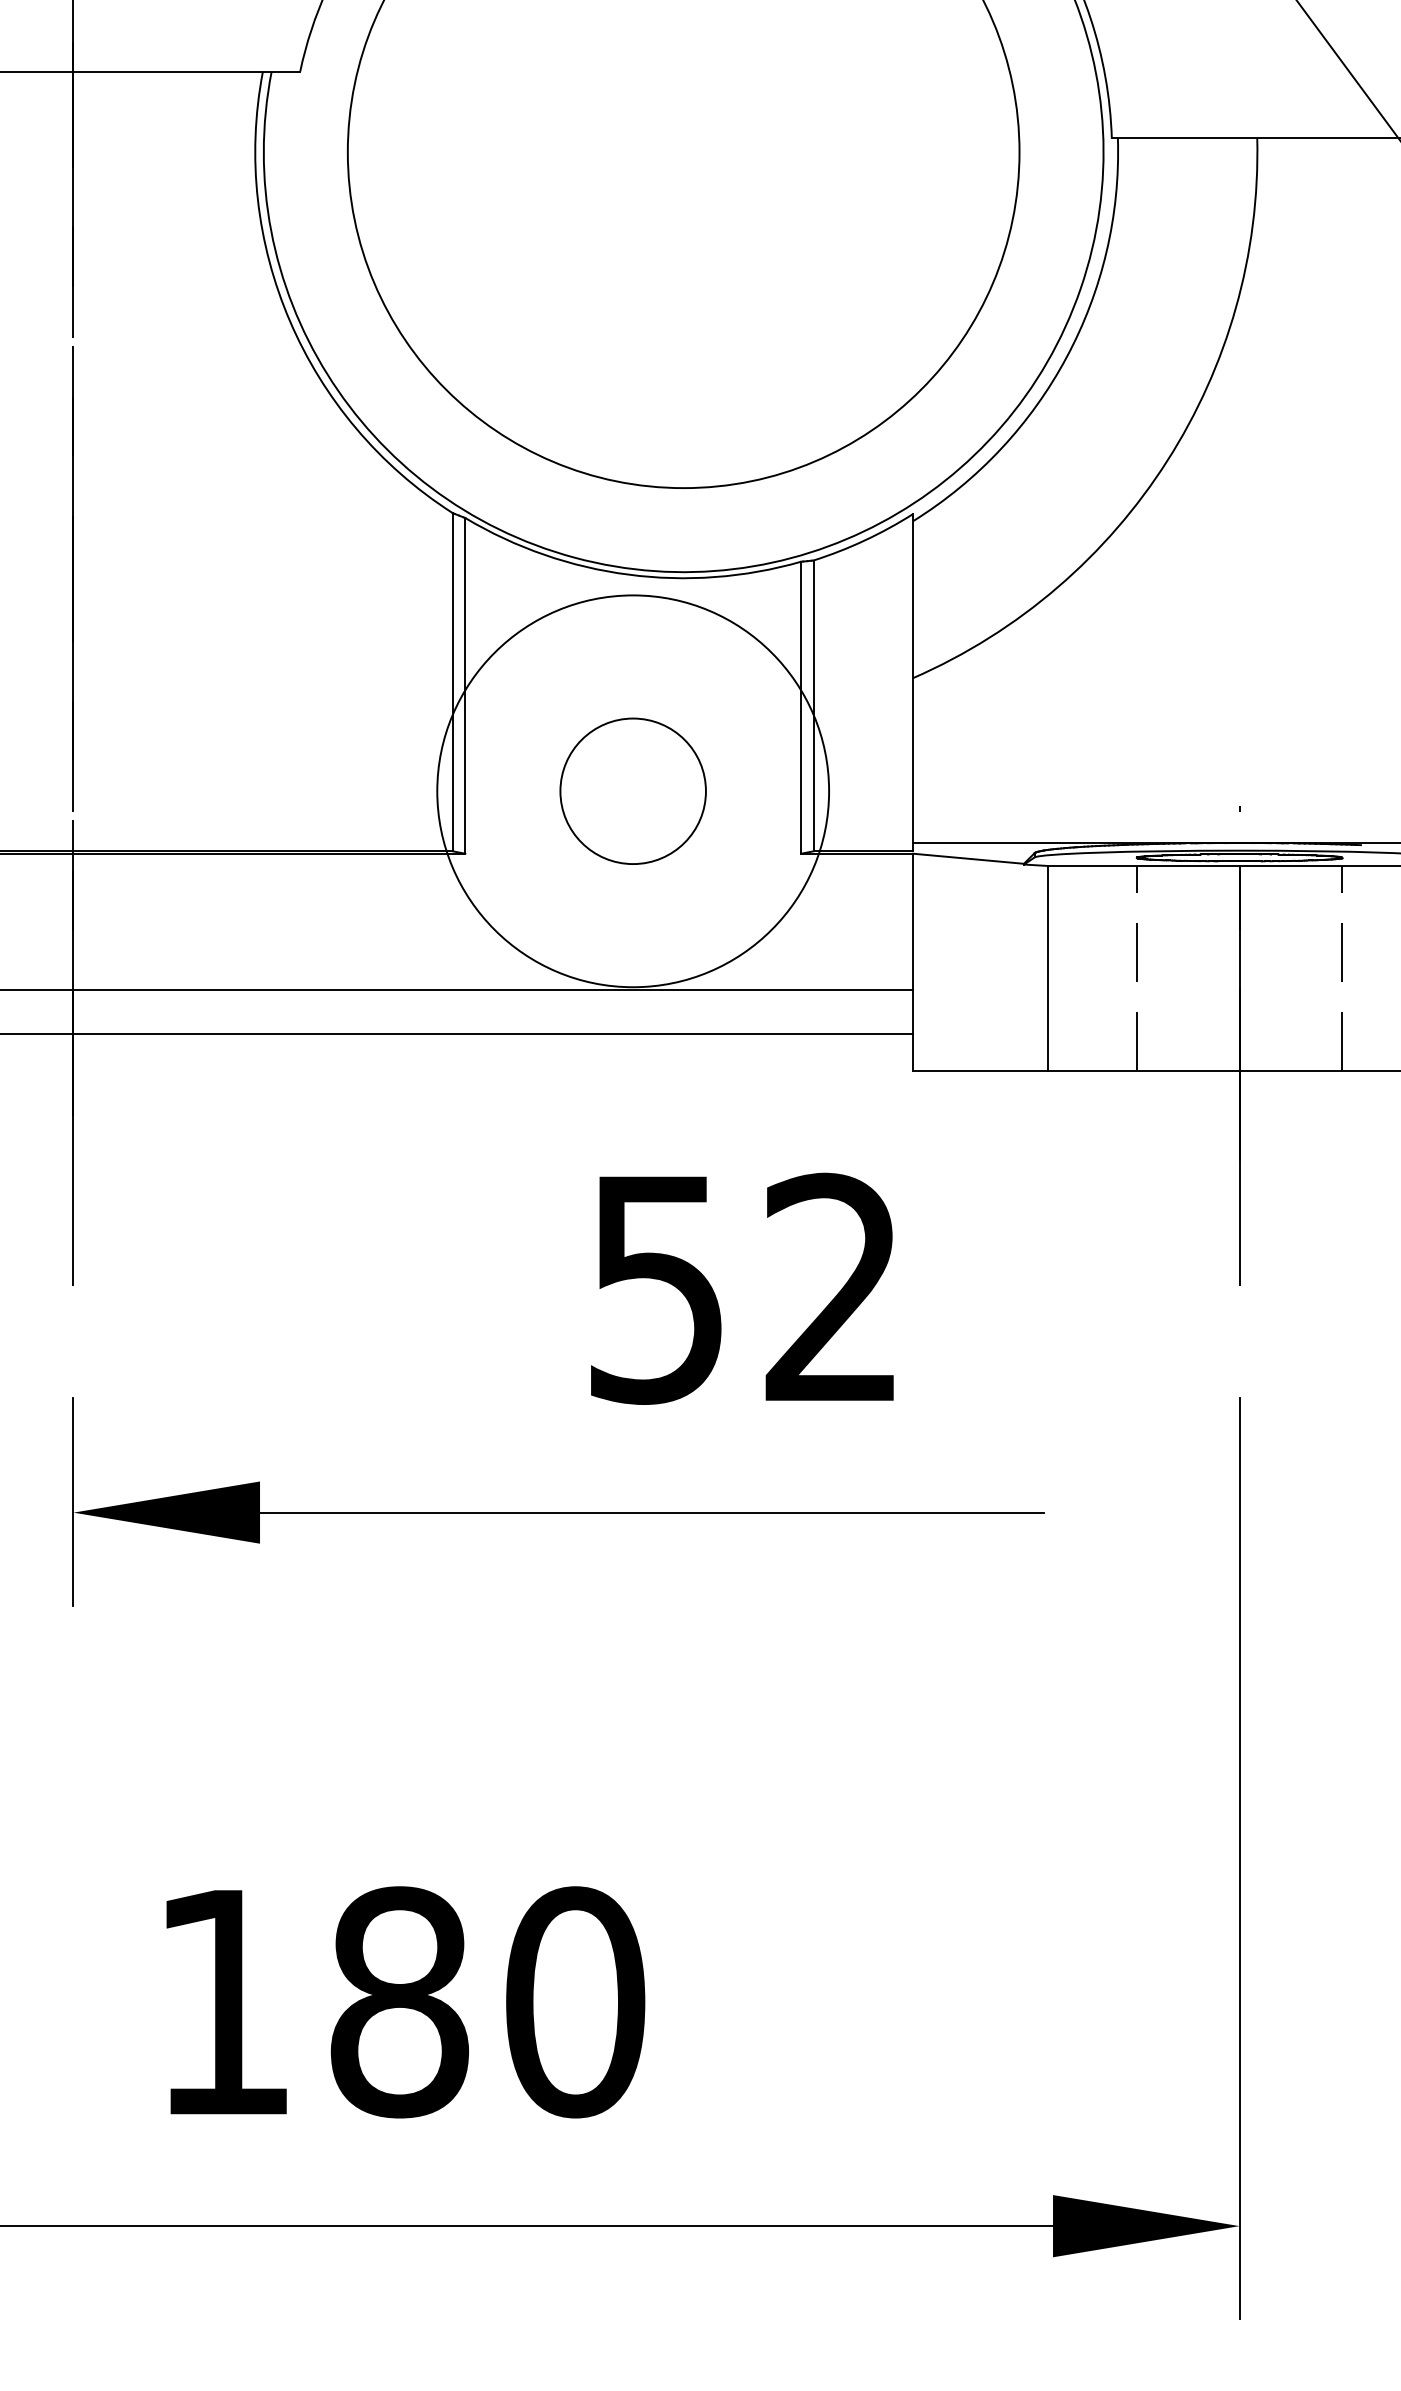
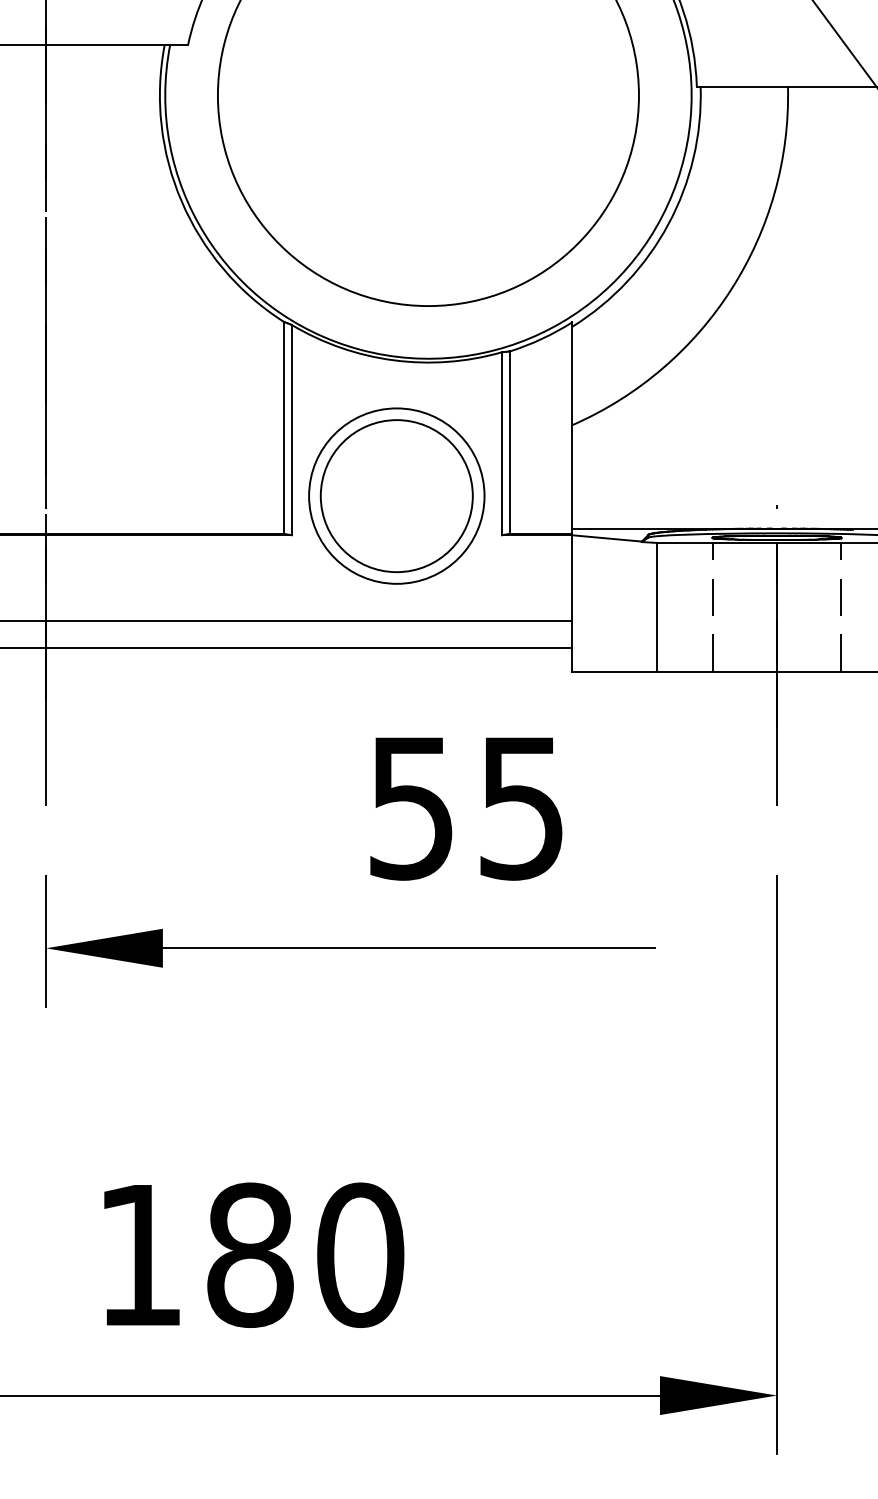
circle: (632, 790) -> (396, 495), size x0.71
circle: (632, 791) -> (396, 496), size x1.67
text: (832, 1288) -> (521, 807), 52 -> 55

